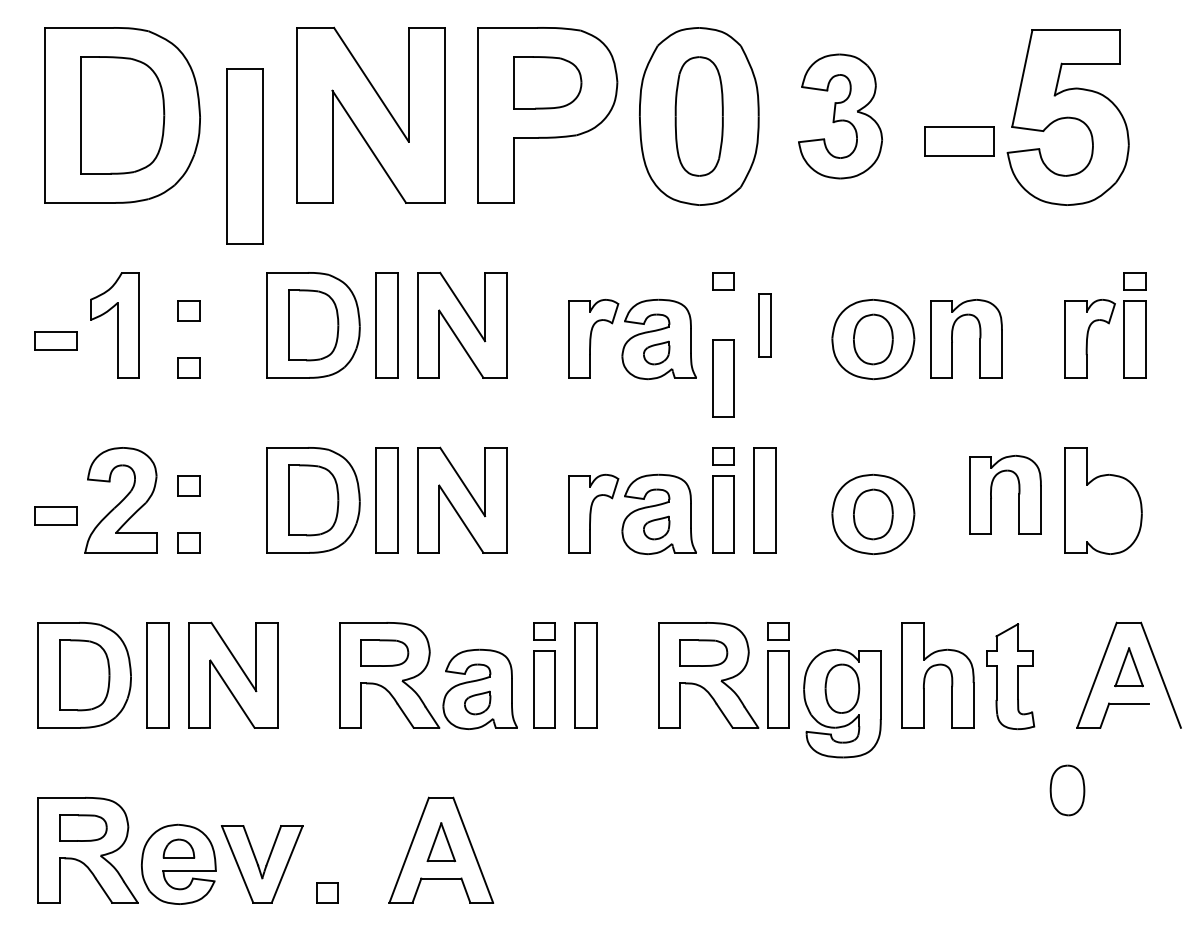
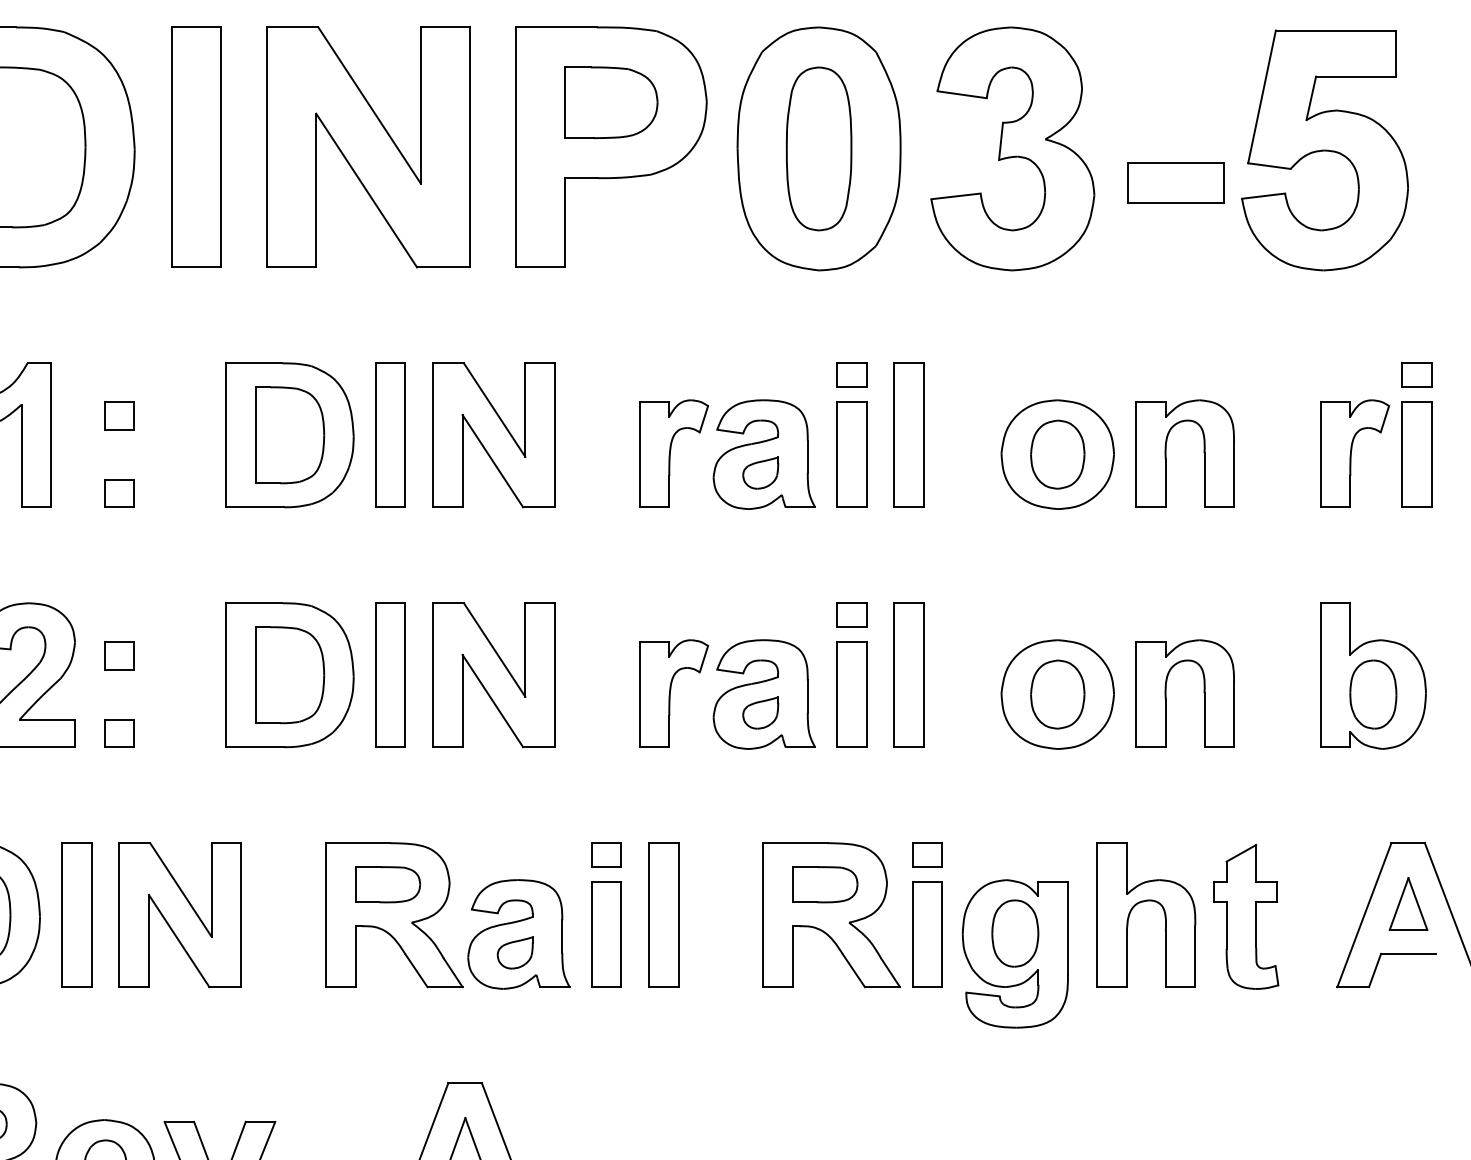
part: (840, 116) -> (1012, 148), size x1.43
part: (244, 156) -> (195, 147), moved
part: (764, 325) -> (908, 435), size x1.67
part: (723, 378) -> (852, 454), moved
part: (1018, 494) -> (1203, 693), moved
part: (1067, 790) -> (1373, 694), moved

